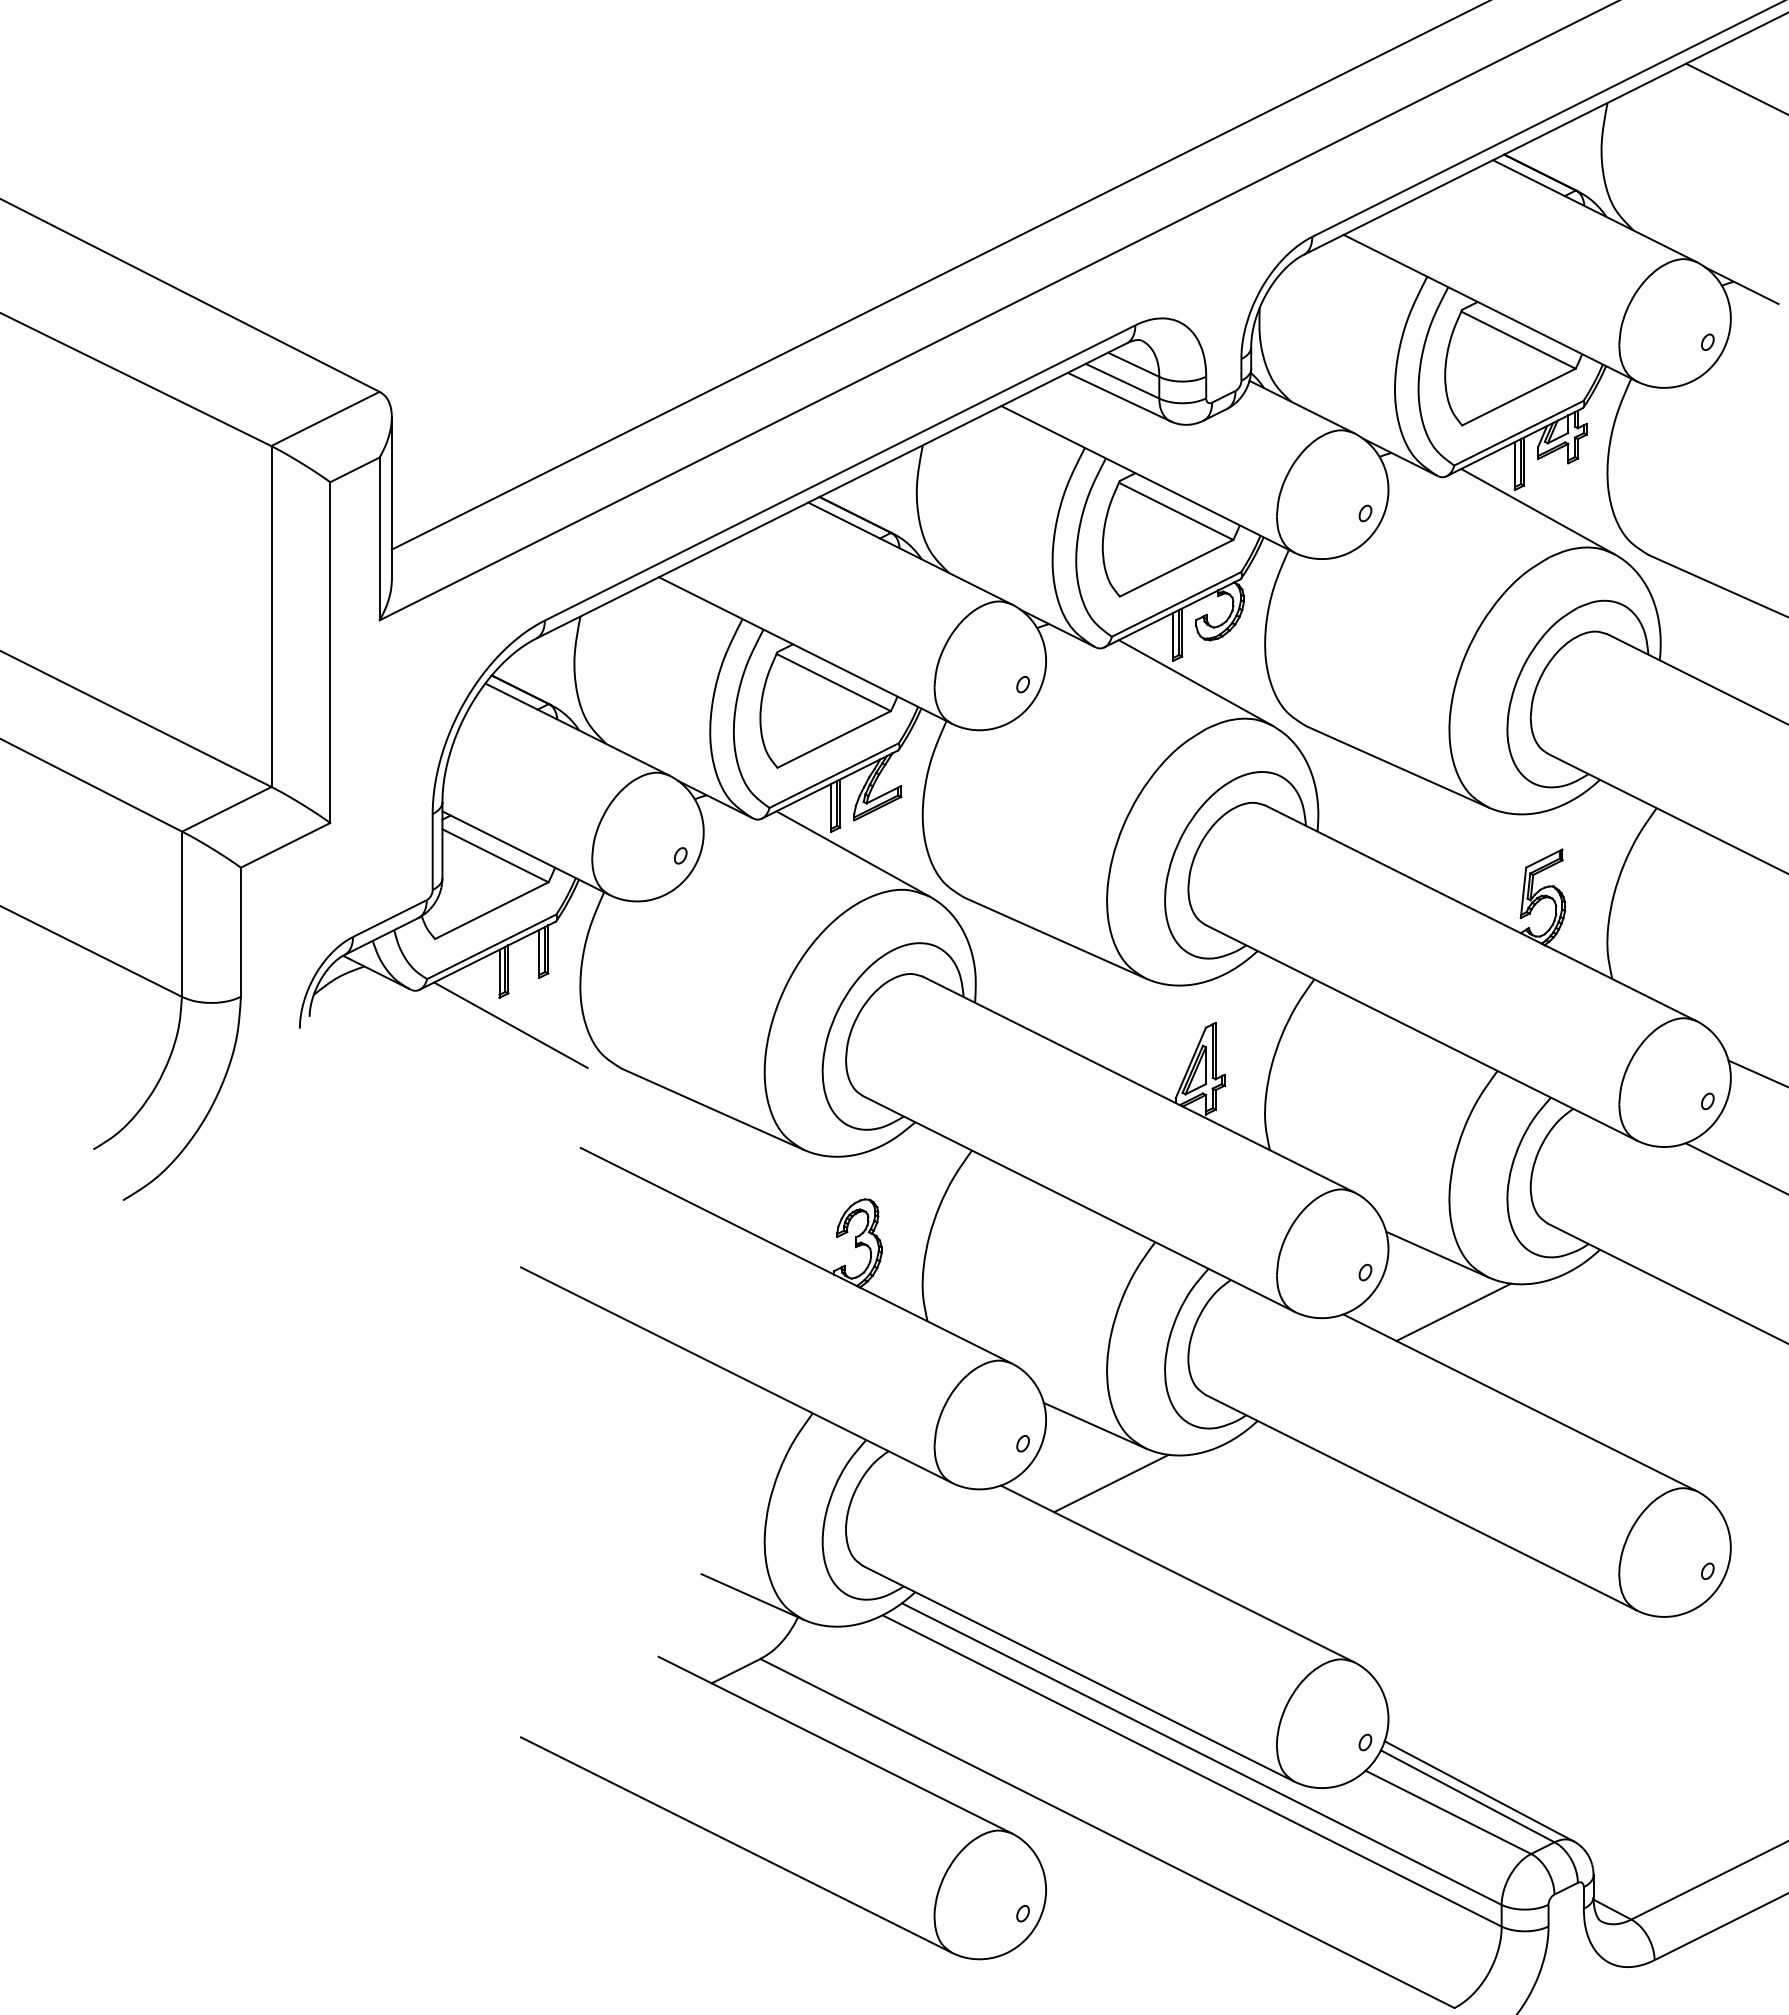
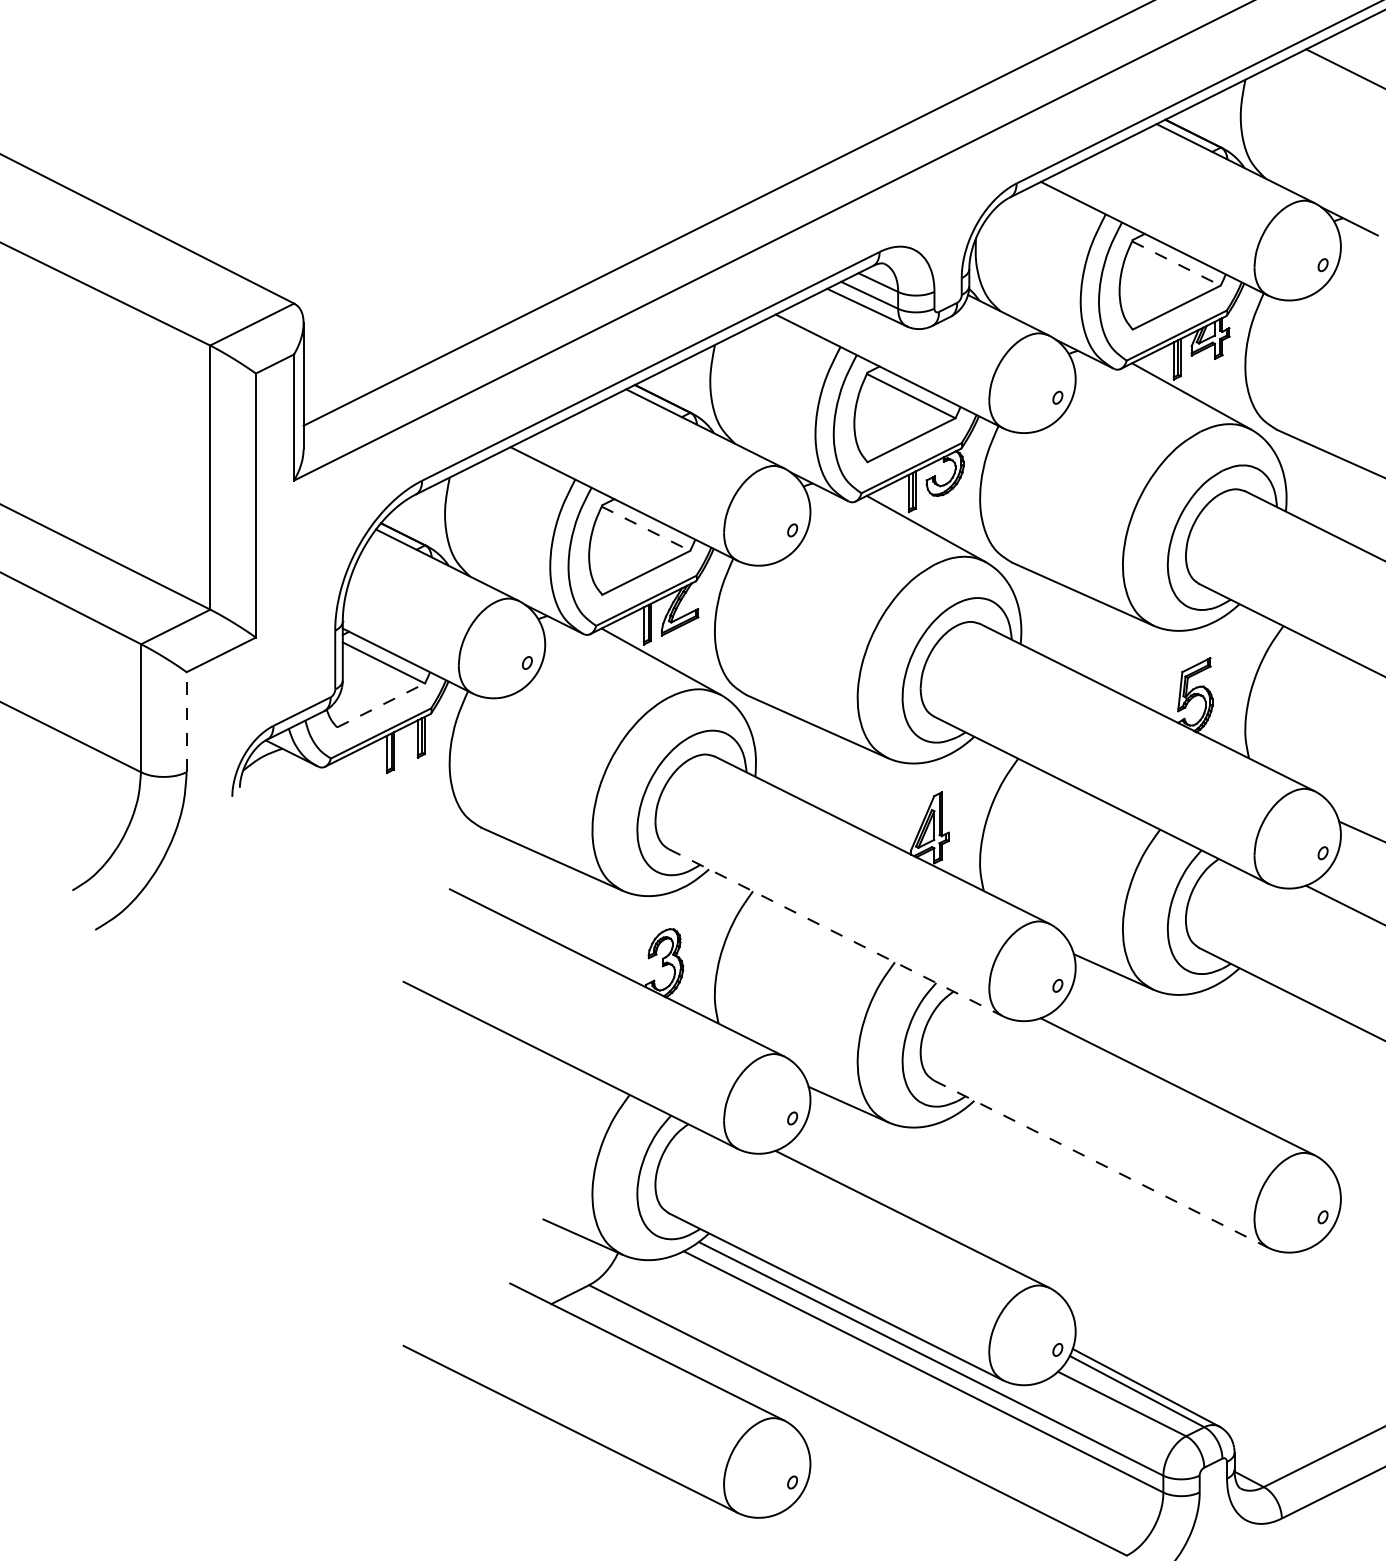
line: (1518, 340) -> (1176, 263), solid -> dashed
line: (833, 682) -> (645, 528), solid -> dashed
line: (492, 910) -> (381, 705), solid -> dashed
line: (240, 932) -> (186, 722), solid -> dashed
line: (510, 1024) -> (395, 793), removed
line: (1078, 1203) -> (835, 932), solid -> dashed
line: (1453, 1311) -> (1126, 1016), removed
line: (1111, 1483) -> (861, 1149), removed
line: (1421, 1502) -> (1101, 1163), solid -> dashed

